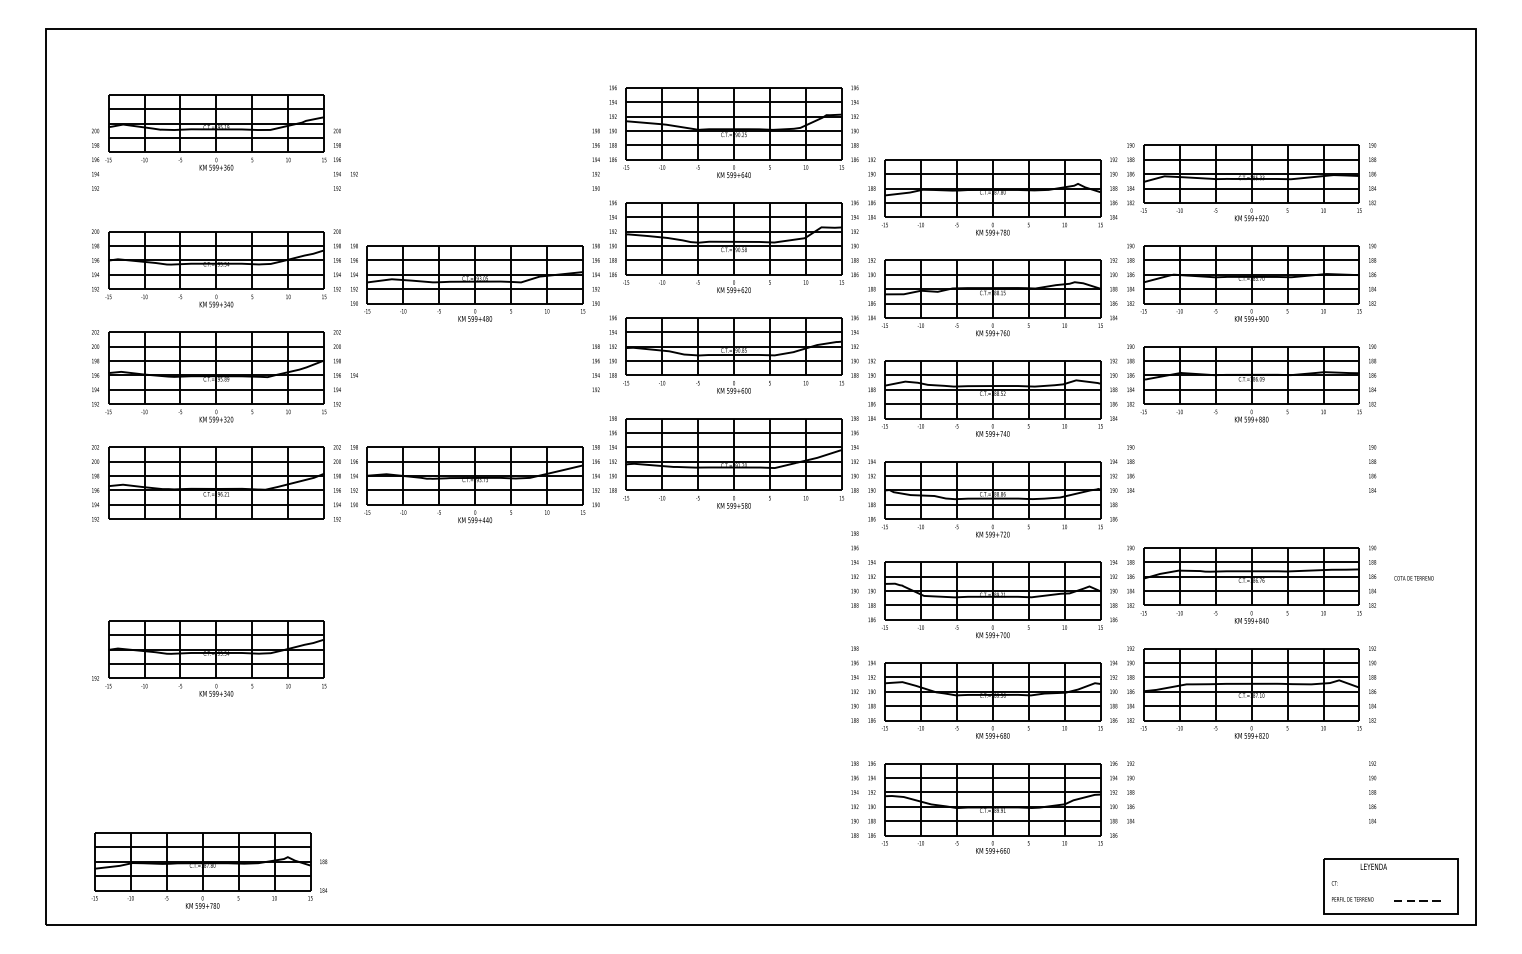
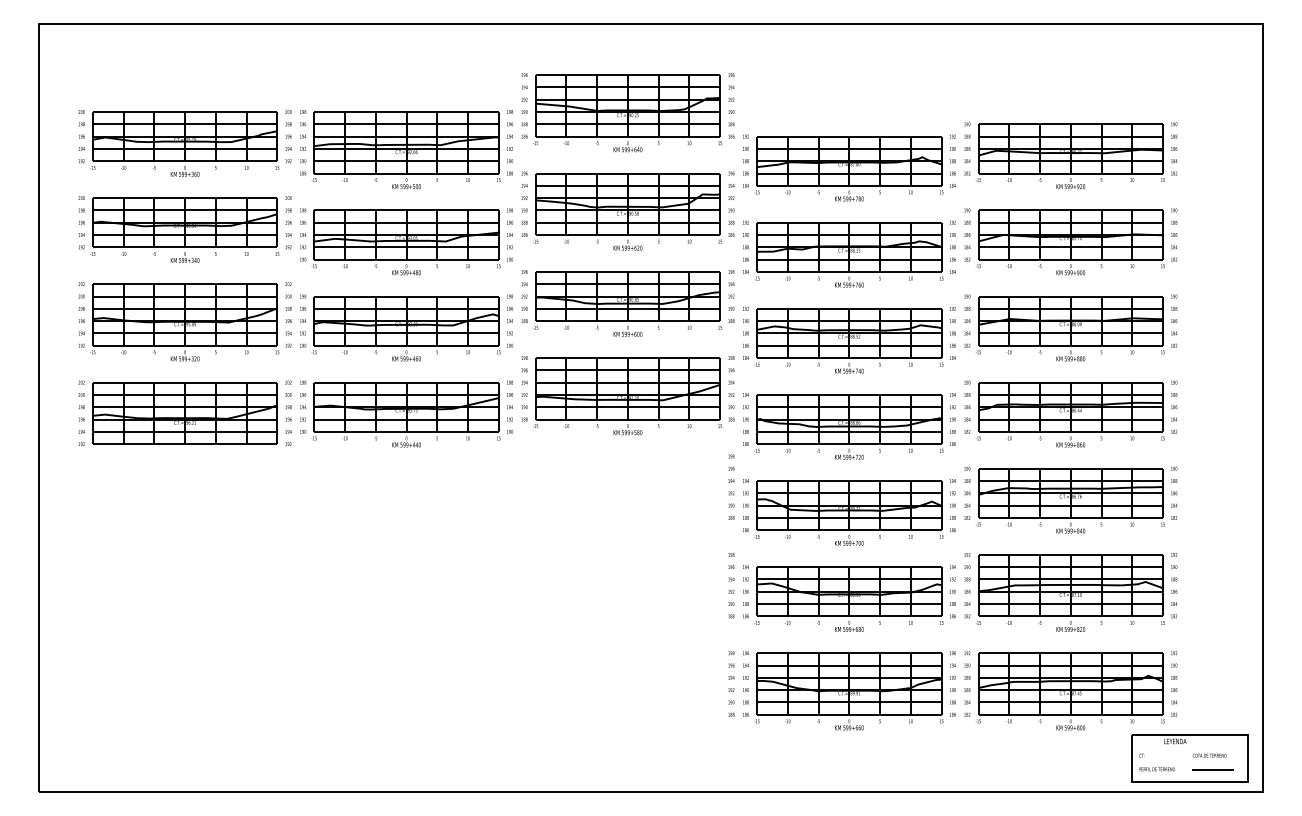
part: (215, 131) -> (184, 143), moved
part: (475, 174) -> (406, 149), added
part: (475, 382) -> (406, 327), added
part: (1251, 484) -> (1070, 414), added
text: (1413, 578) -> (1209, 755), moved
part: (208, 657) -> (178, 562), removed
part: (1251, 808) -> (1070, 691), added
part: (208, 870) -> (178, 744), removed
line: (1418, 900) -> (1213, 770), dashed -> solid

